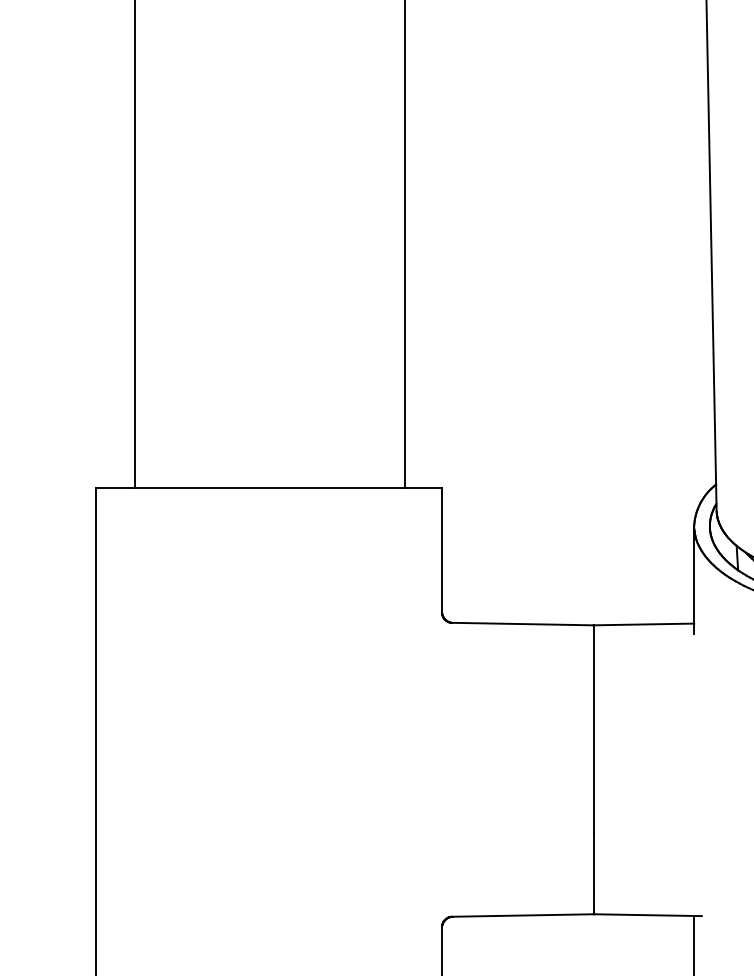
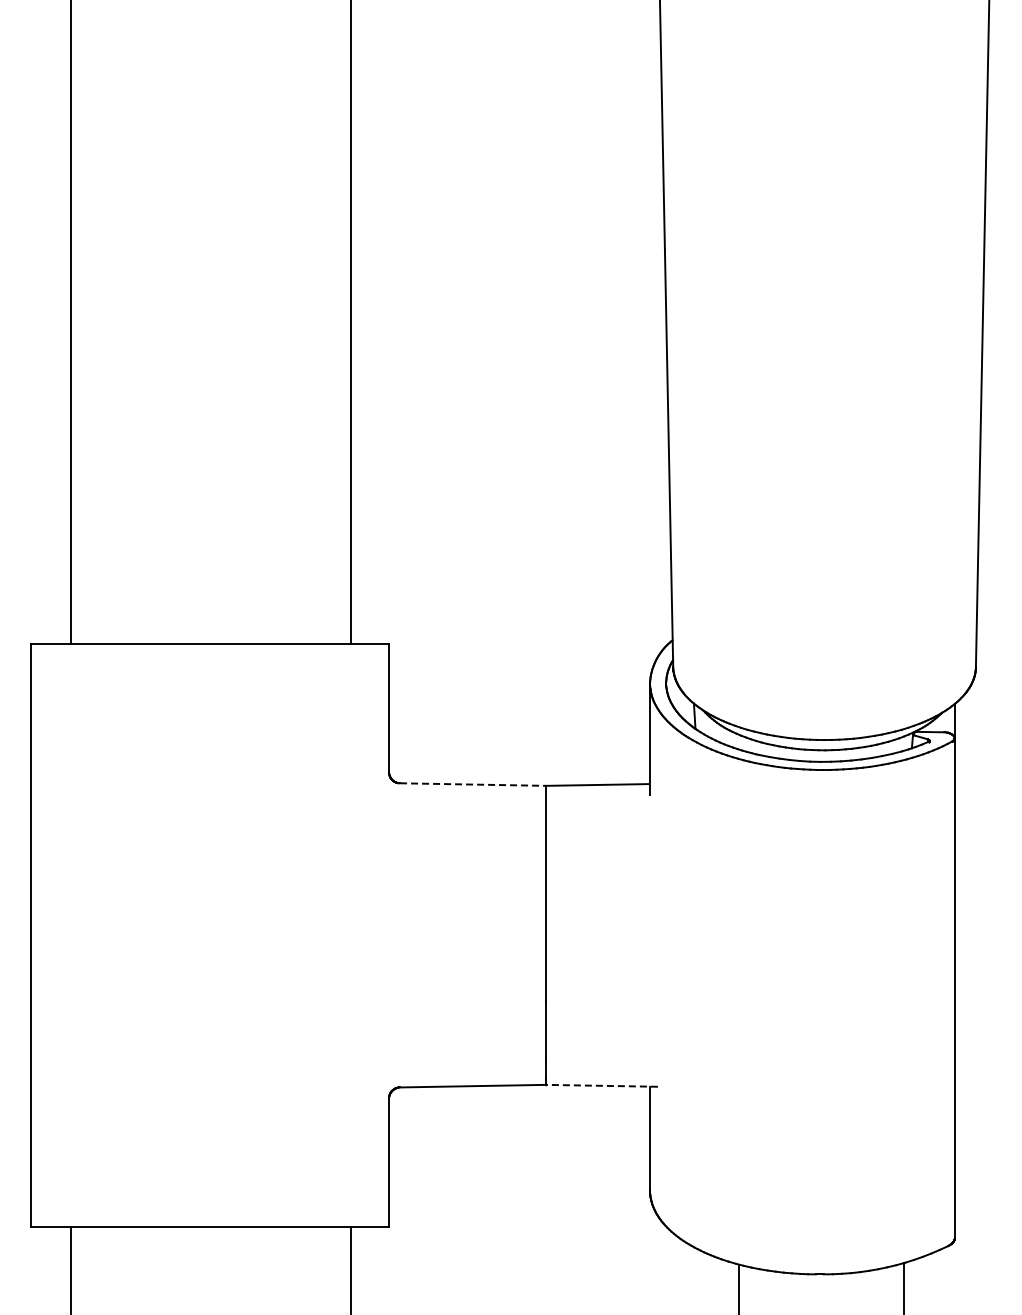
line: (522, 624) -> (472, 784), solid -> dashed
line: (647, 914) -> (601, 1085), solid -> dashed

